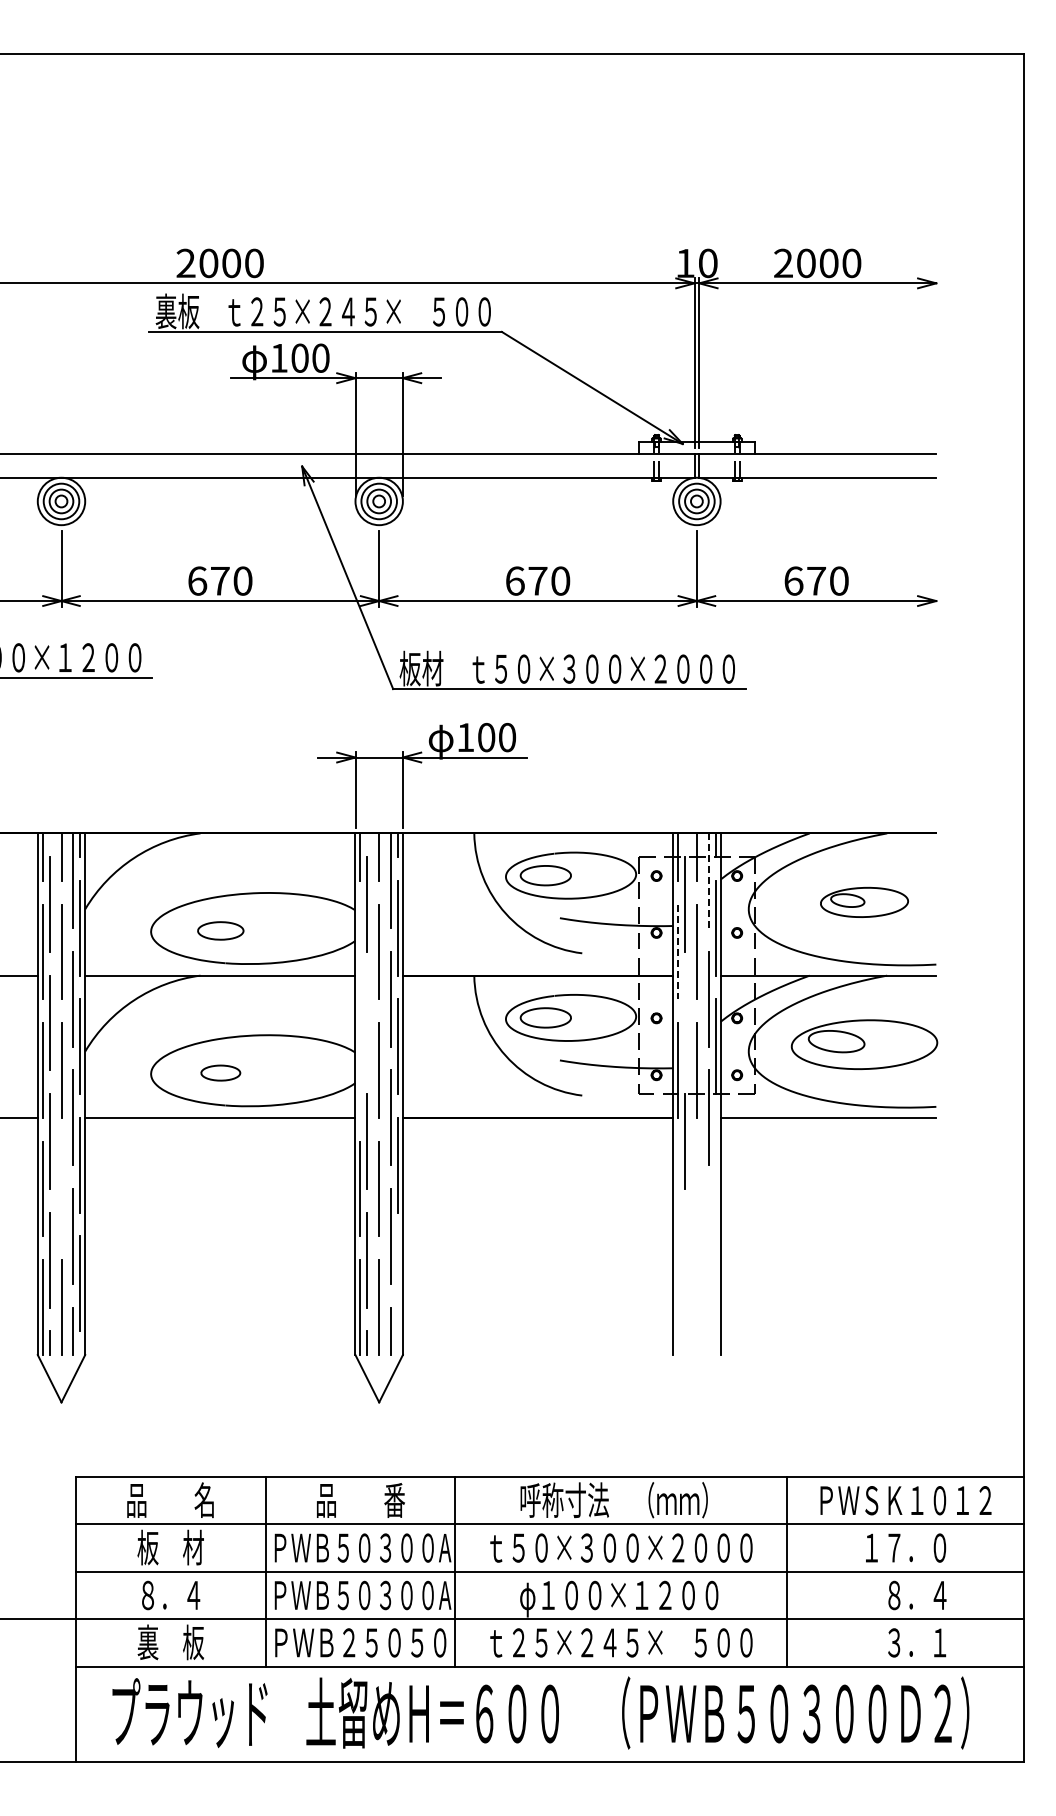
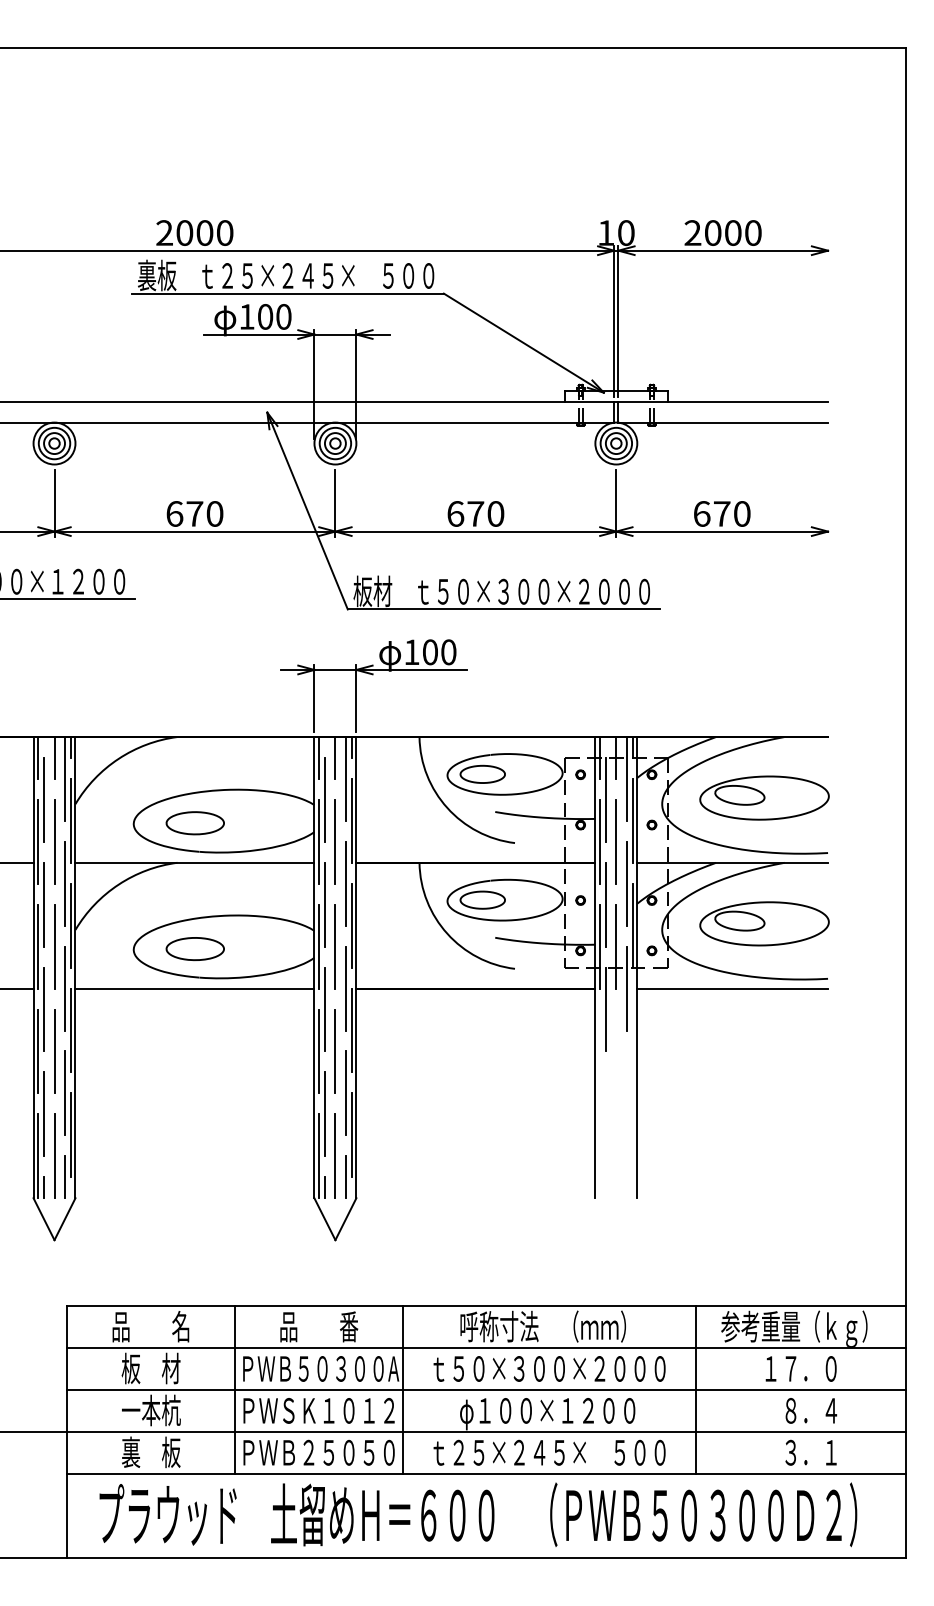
line: (708, 881) -> (626, 779), dashed -> solid
part: (864, 902) -> (764, 798), size x1.67
part: (220, 930) -> (195, 822), size x1.43
line: (360, 951) -> (318, 841), added
line: (677, 952) -> (599, 842), dashed -> solid
line: (367, 1022) -> (325, 904), added
line: (685, 1022) -> (606, 904), added
line: (360, 1070) -> (318, 946), added
part: (220, 1072) -> (195, 948), size x1.67
line: (61, 1188) -> (54, 1051), added
line: (398, 1283) -> (352, 1135), added
text: (903, 1502) -> (799, 1328), ＰＷＳＫ１０１２ -> 参考重量（ｋｇ）
text: (170, 1594) -> (150, 1410), ８．４ -> 一本杭
text: (362, 1595) -> (320, 1410), ＰＷＢ５０３００A -> ＰＷＳＫ１０１２

